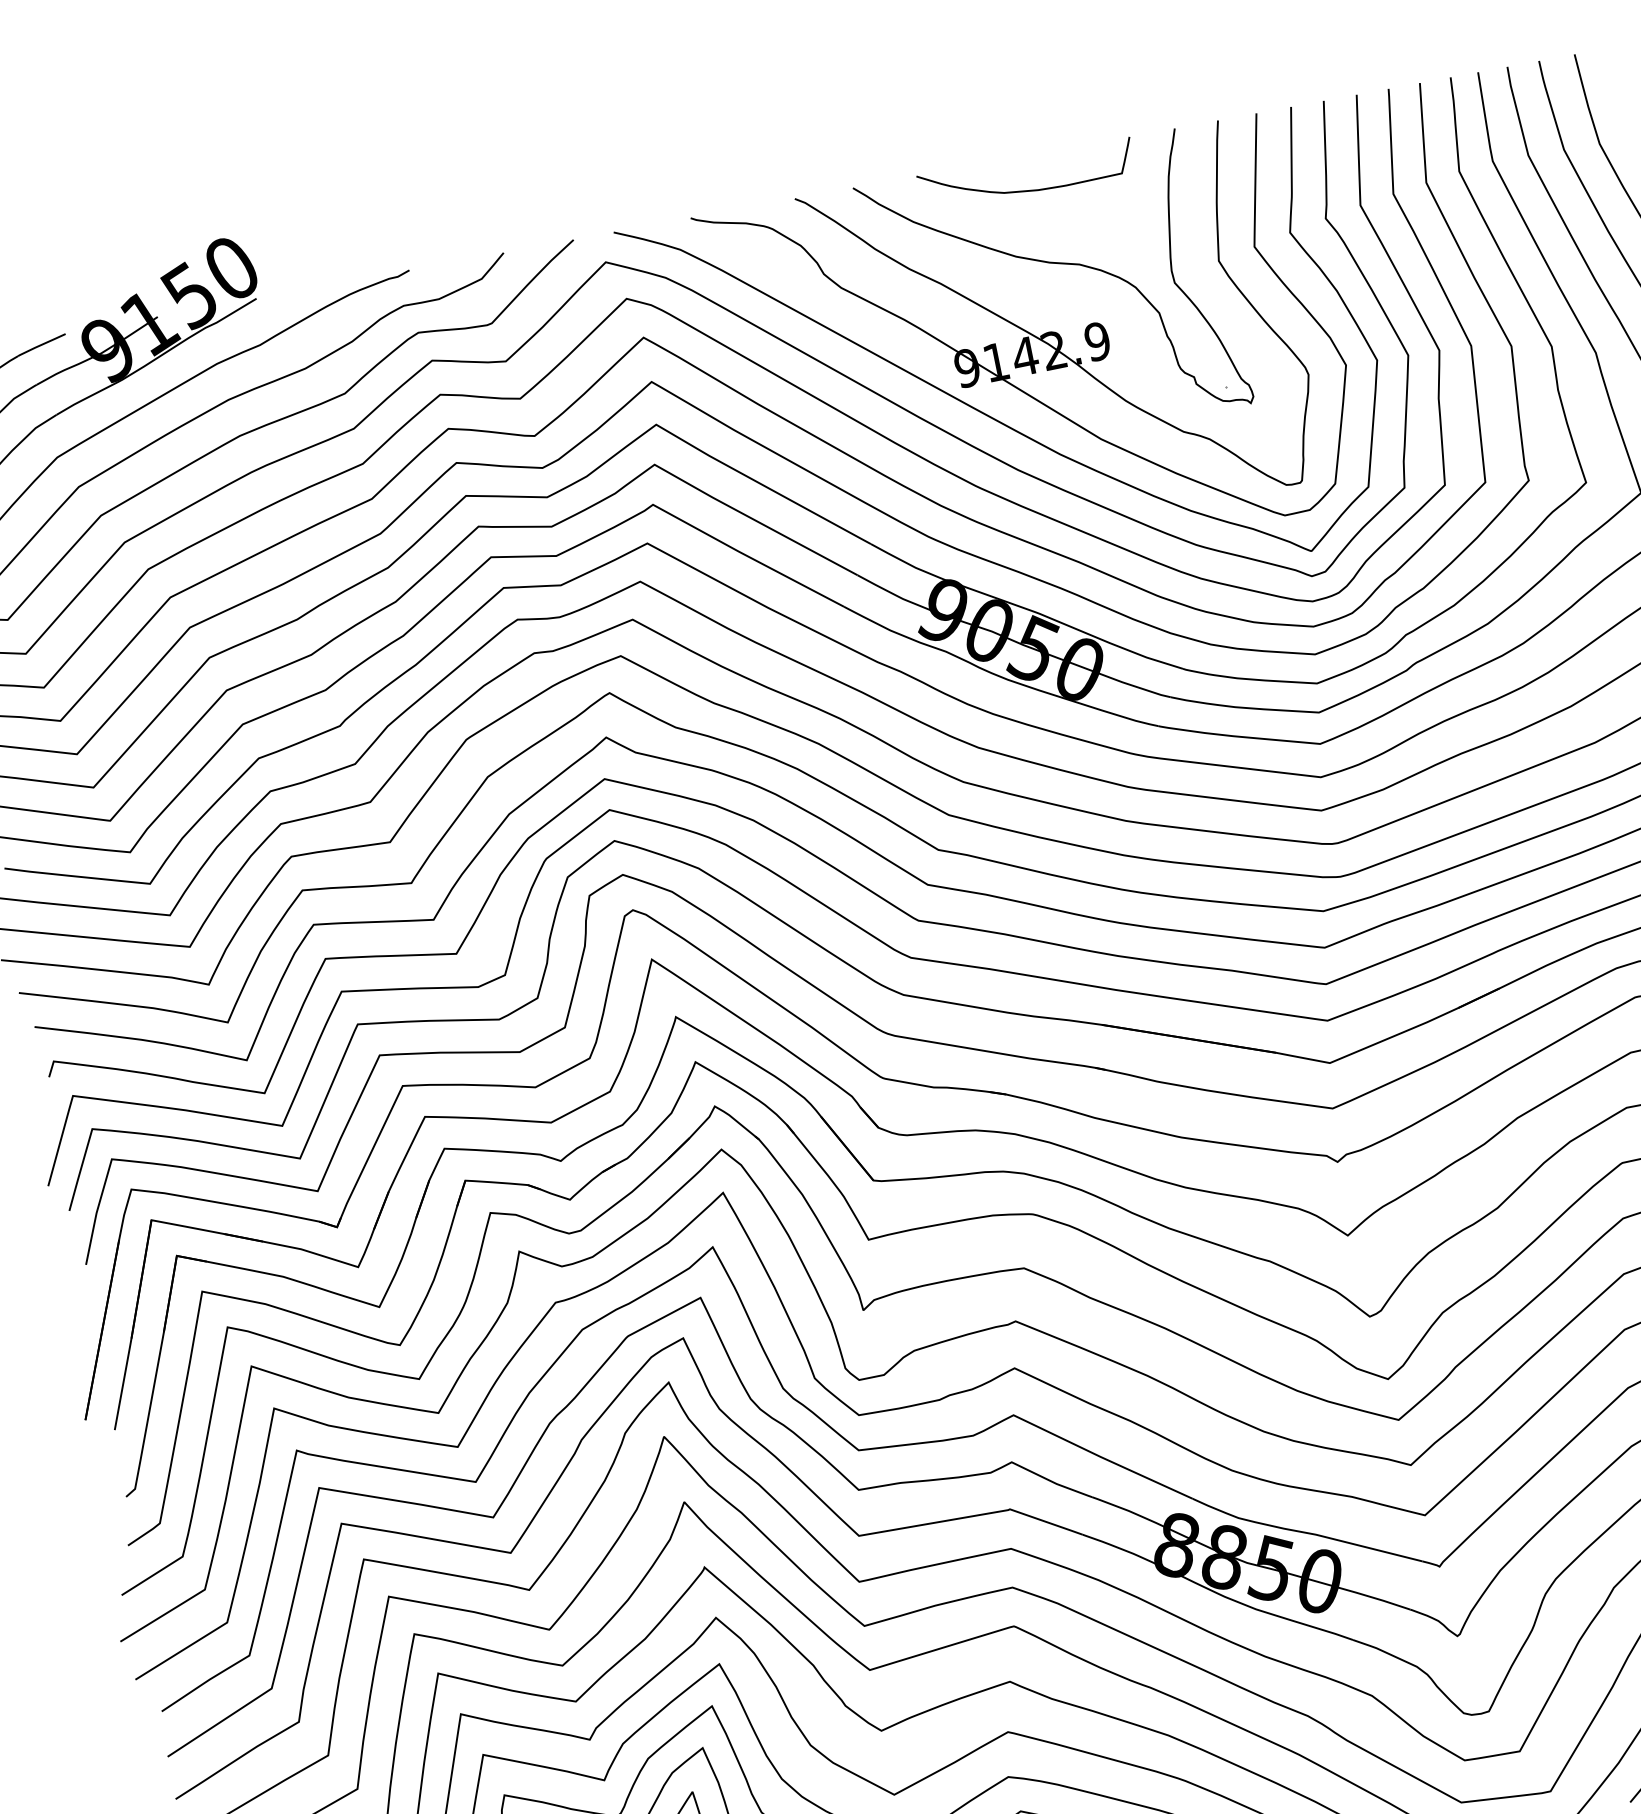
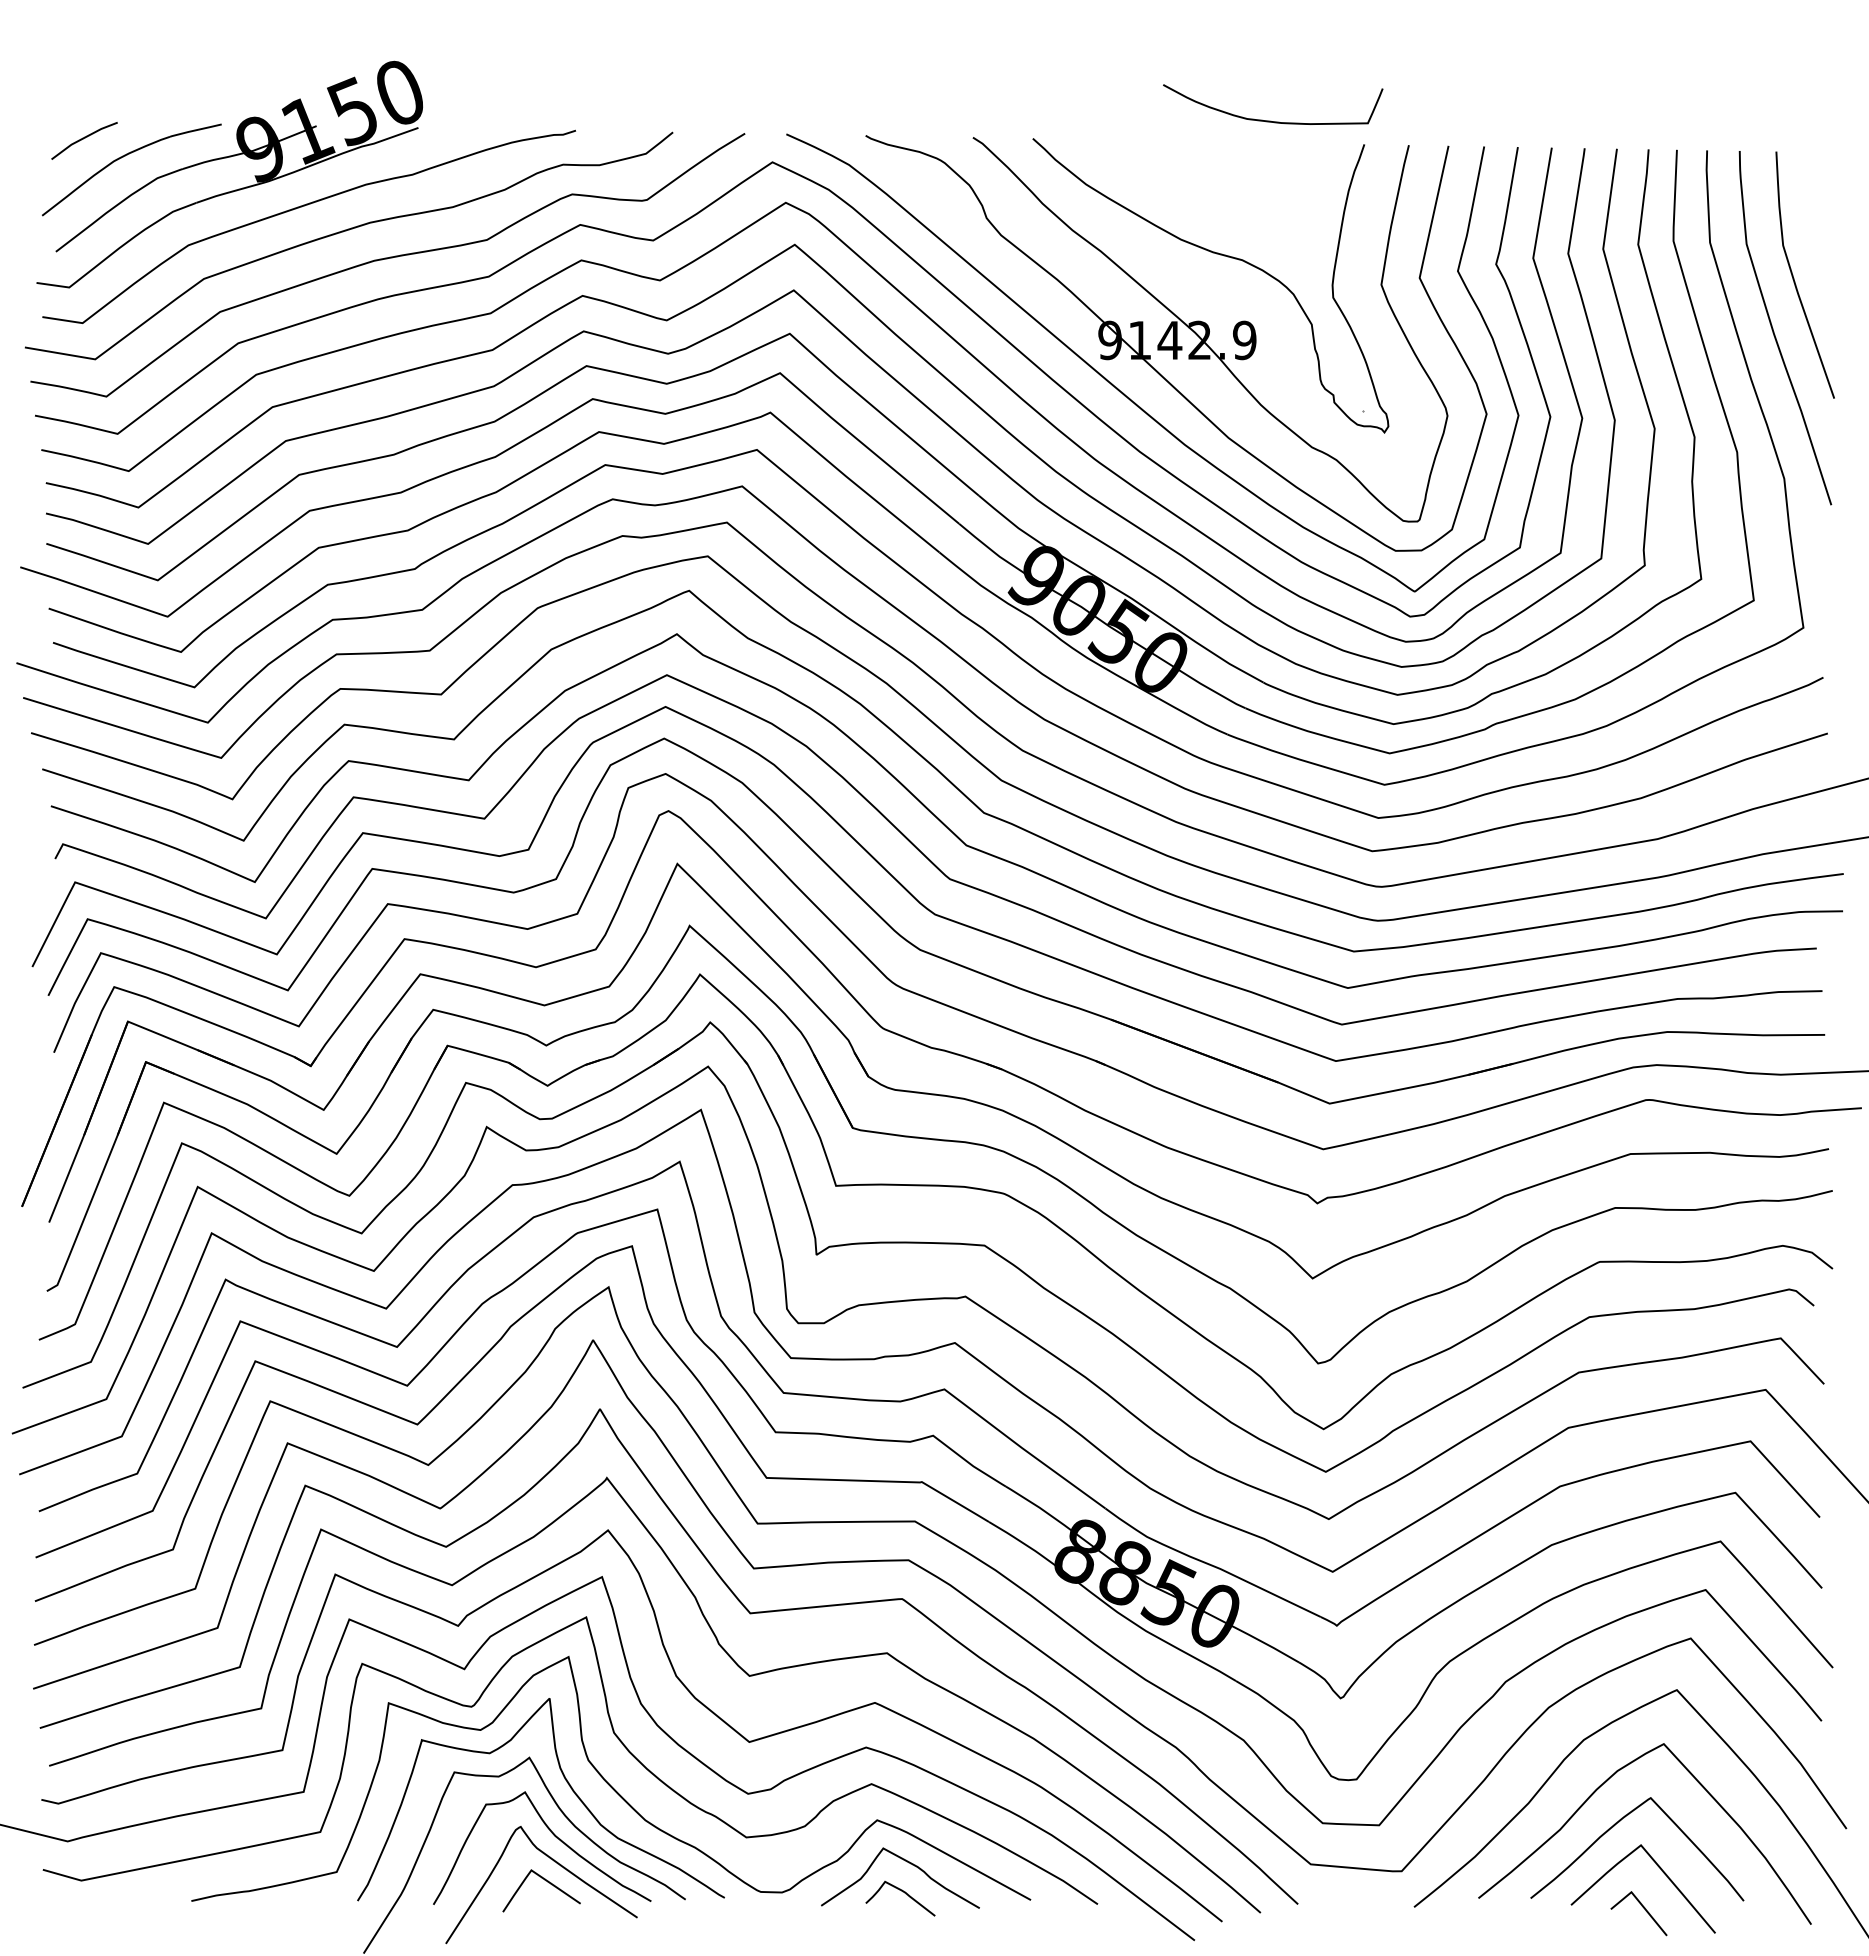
curve: (1027, 189) -> (1270, 120), moved

